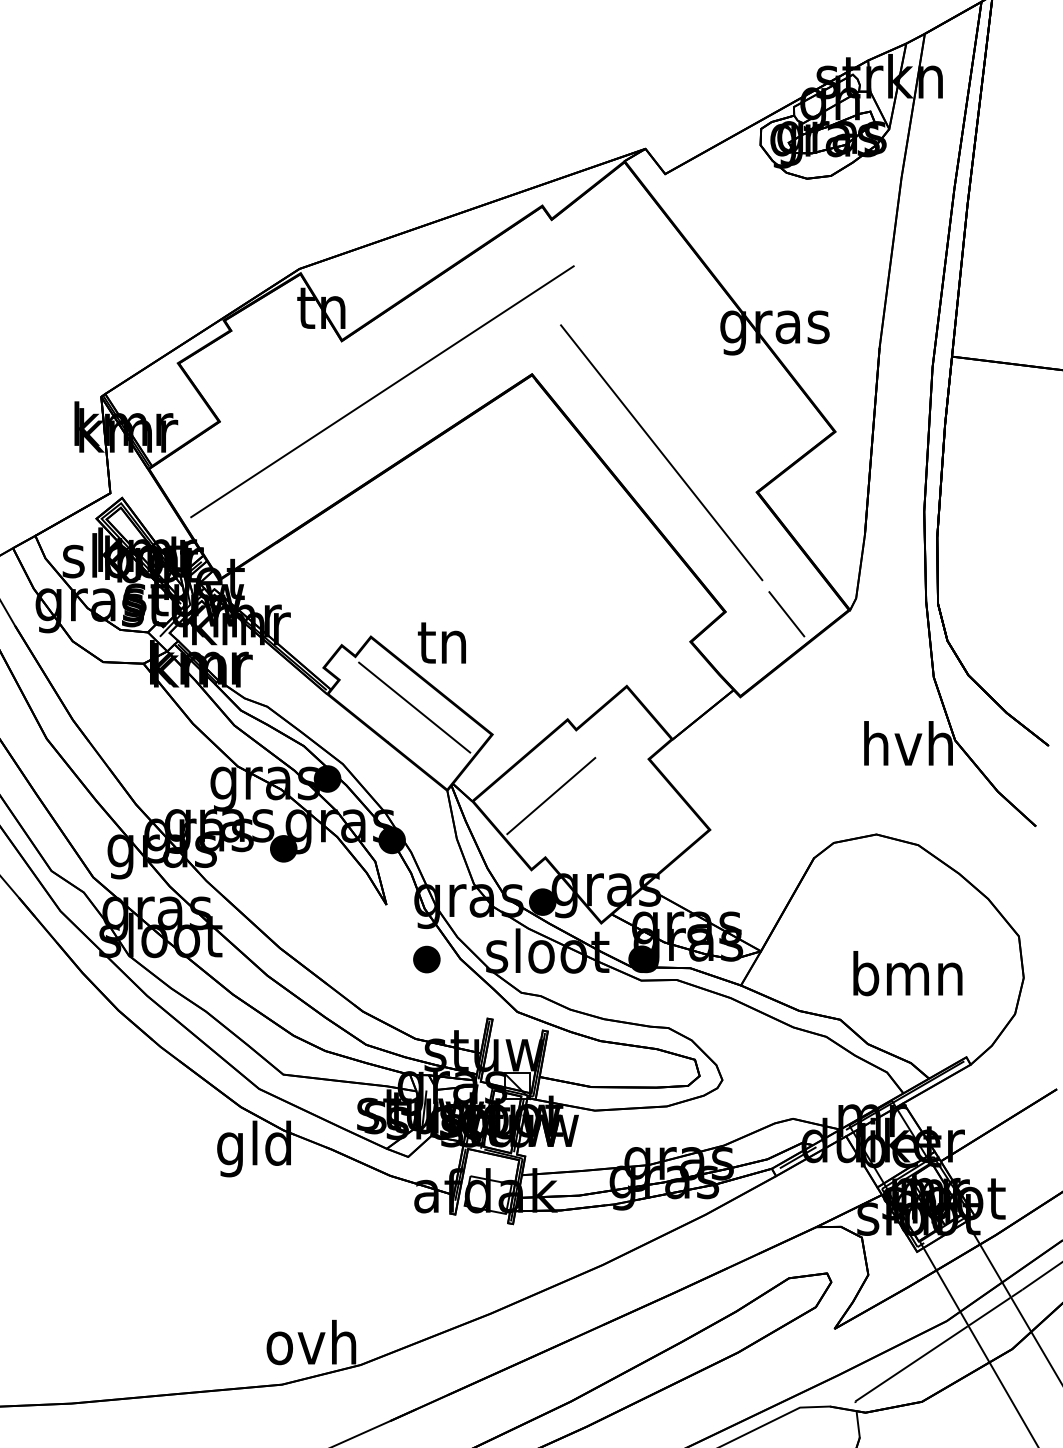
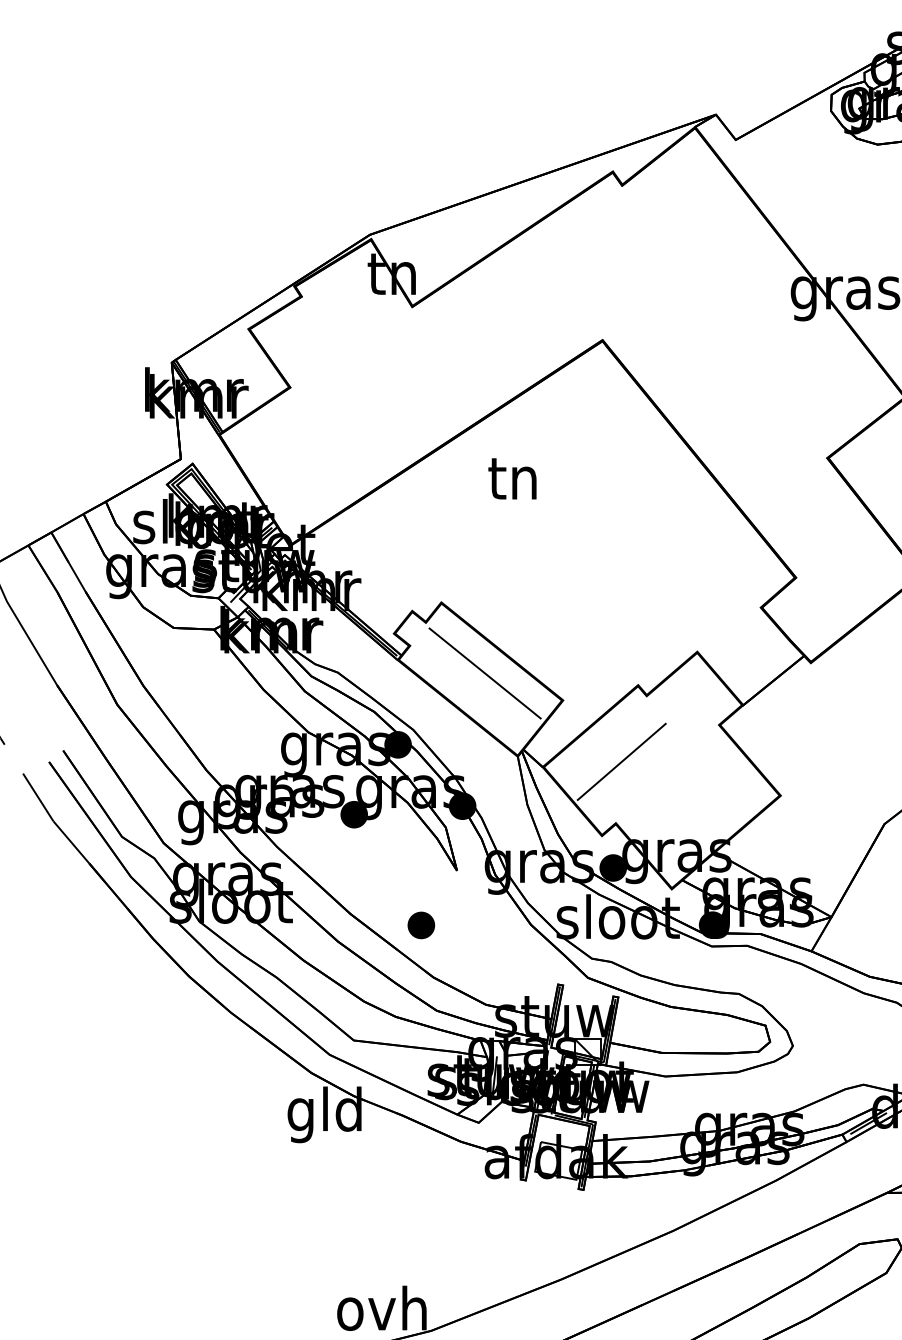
line: (382, 391) -> (453, 357), removed
line: (661, 452) -> (732, 418), removed
line: (786, 614) -> (857, 580), removed
text: (441, 642) -> (512, 478), moved
part: (426, 959) -> (421, 925), moved

